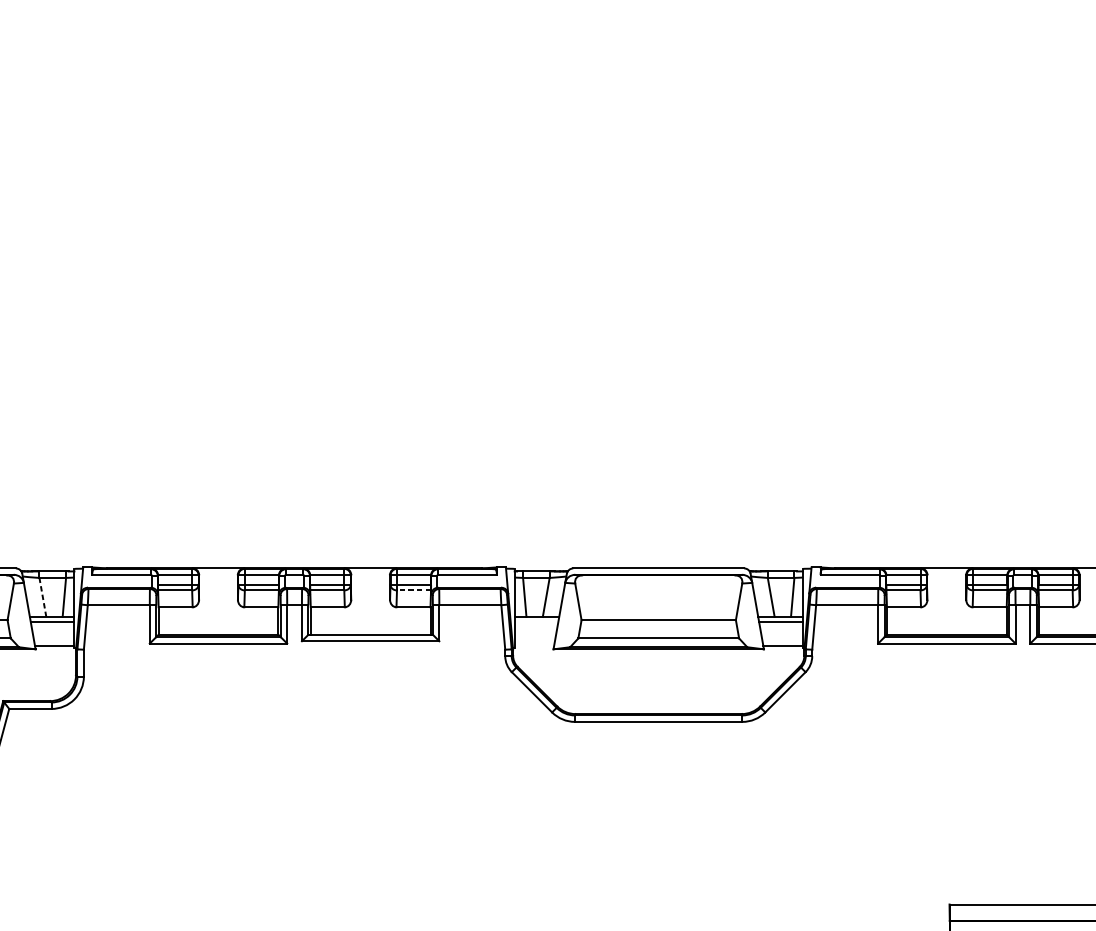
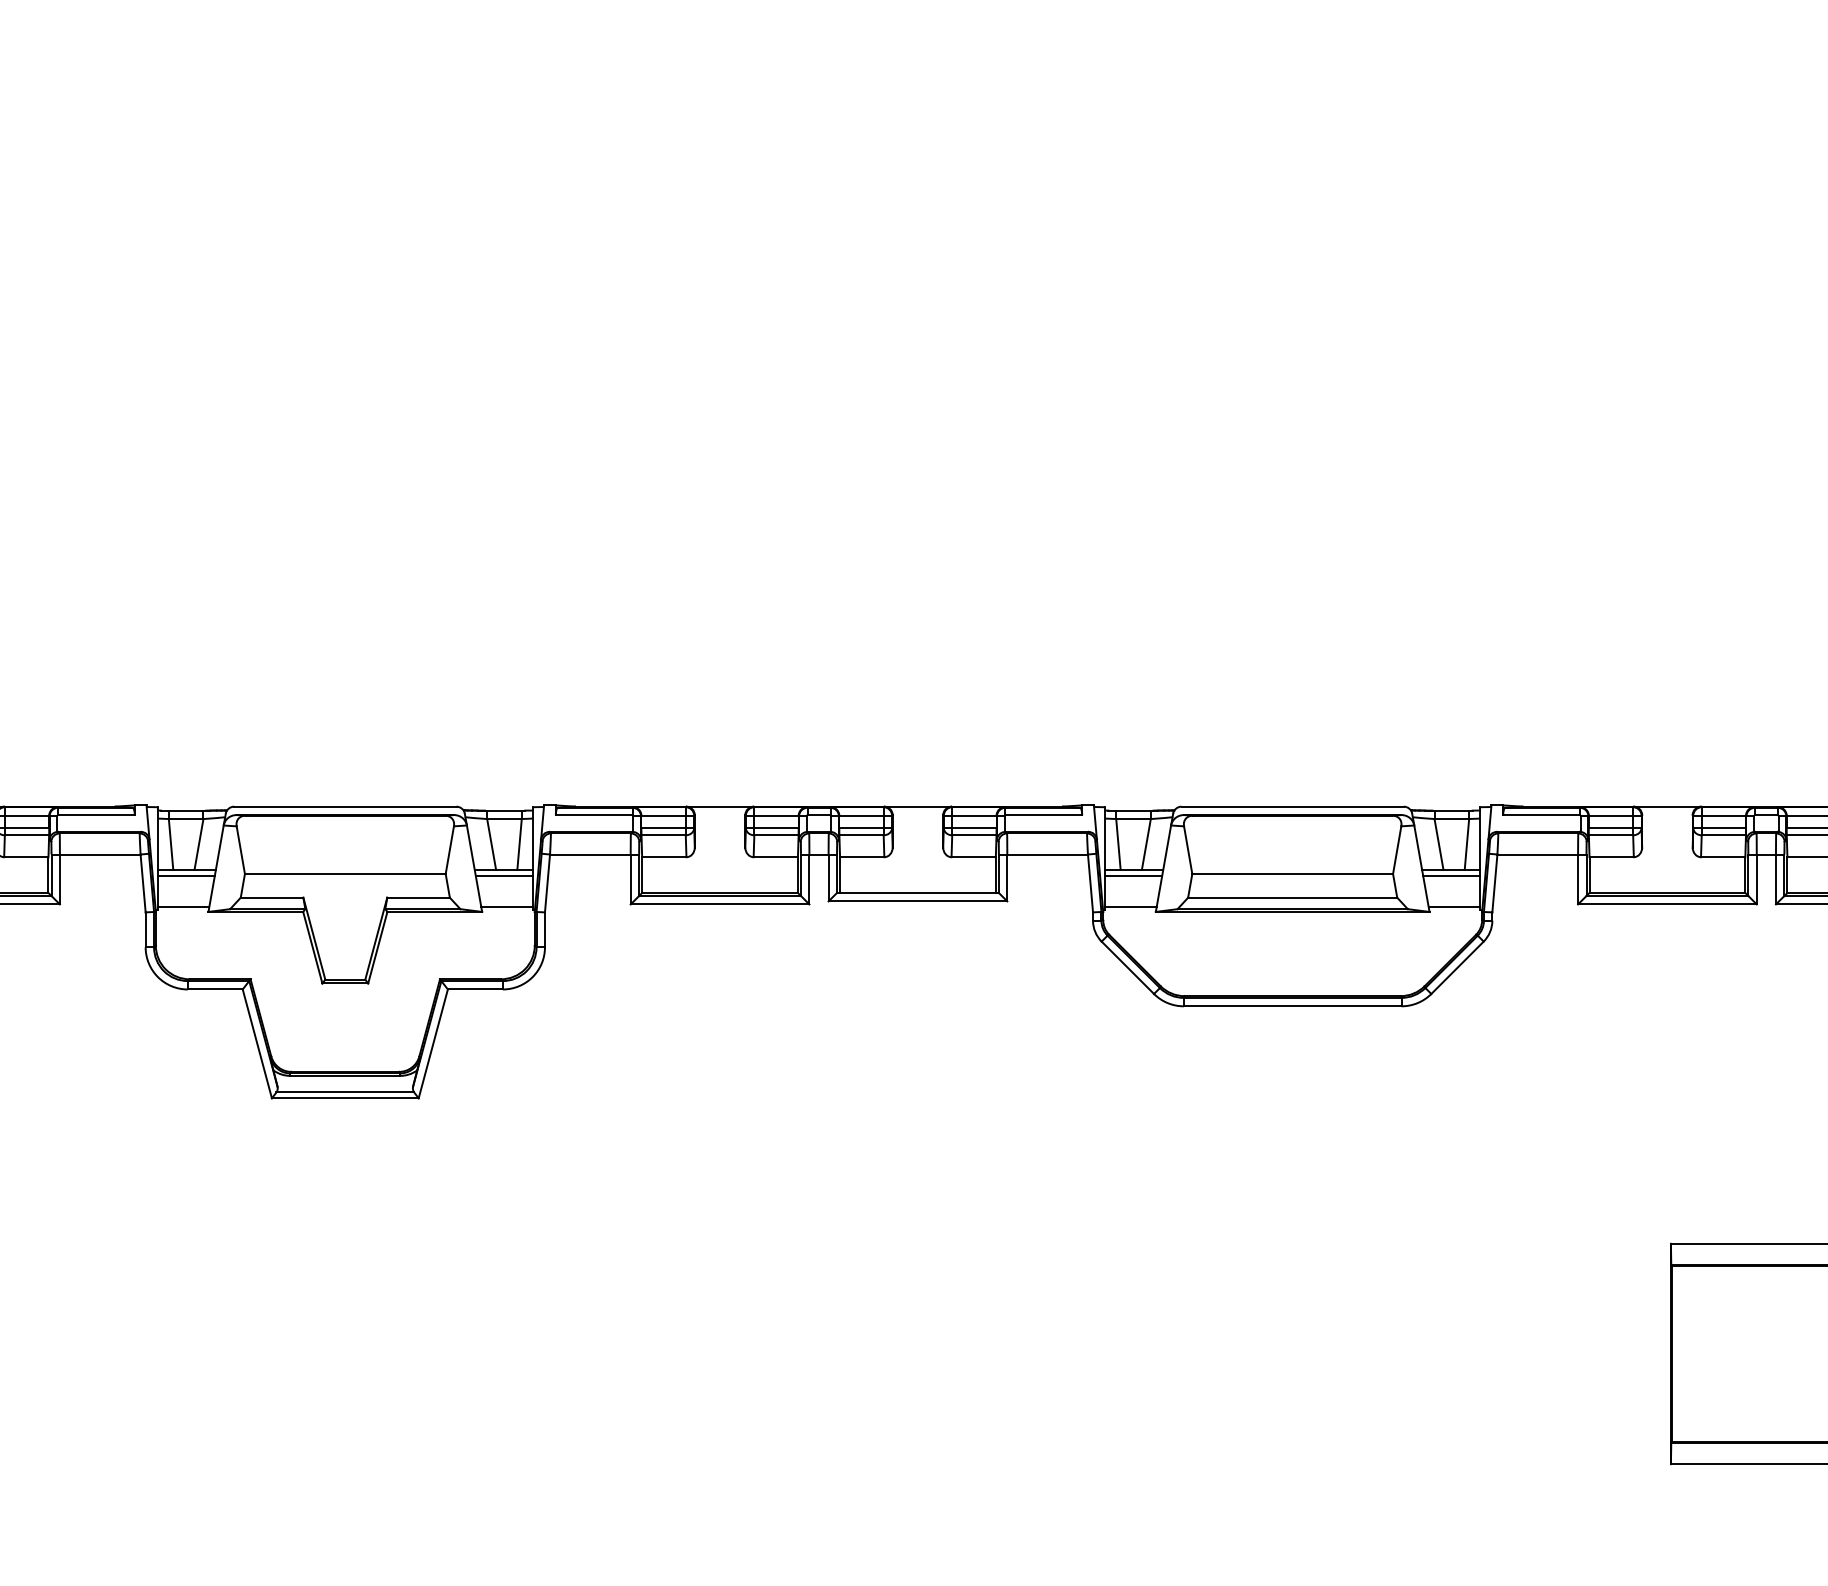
line: (413, 590) -> (973, 835), dashed -> solid
line: (42, 597) -> (491, 844), dashed -> solid
line: (536, 622) -> (1133, 876), added
line: (534, 645) -> (1130, 907), added

